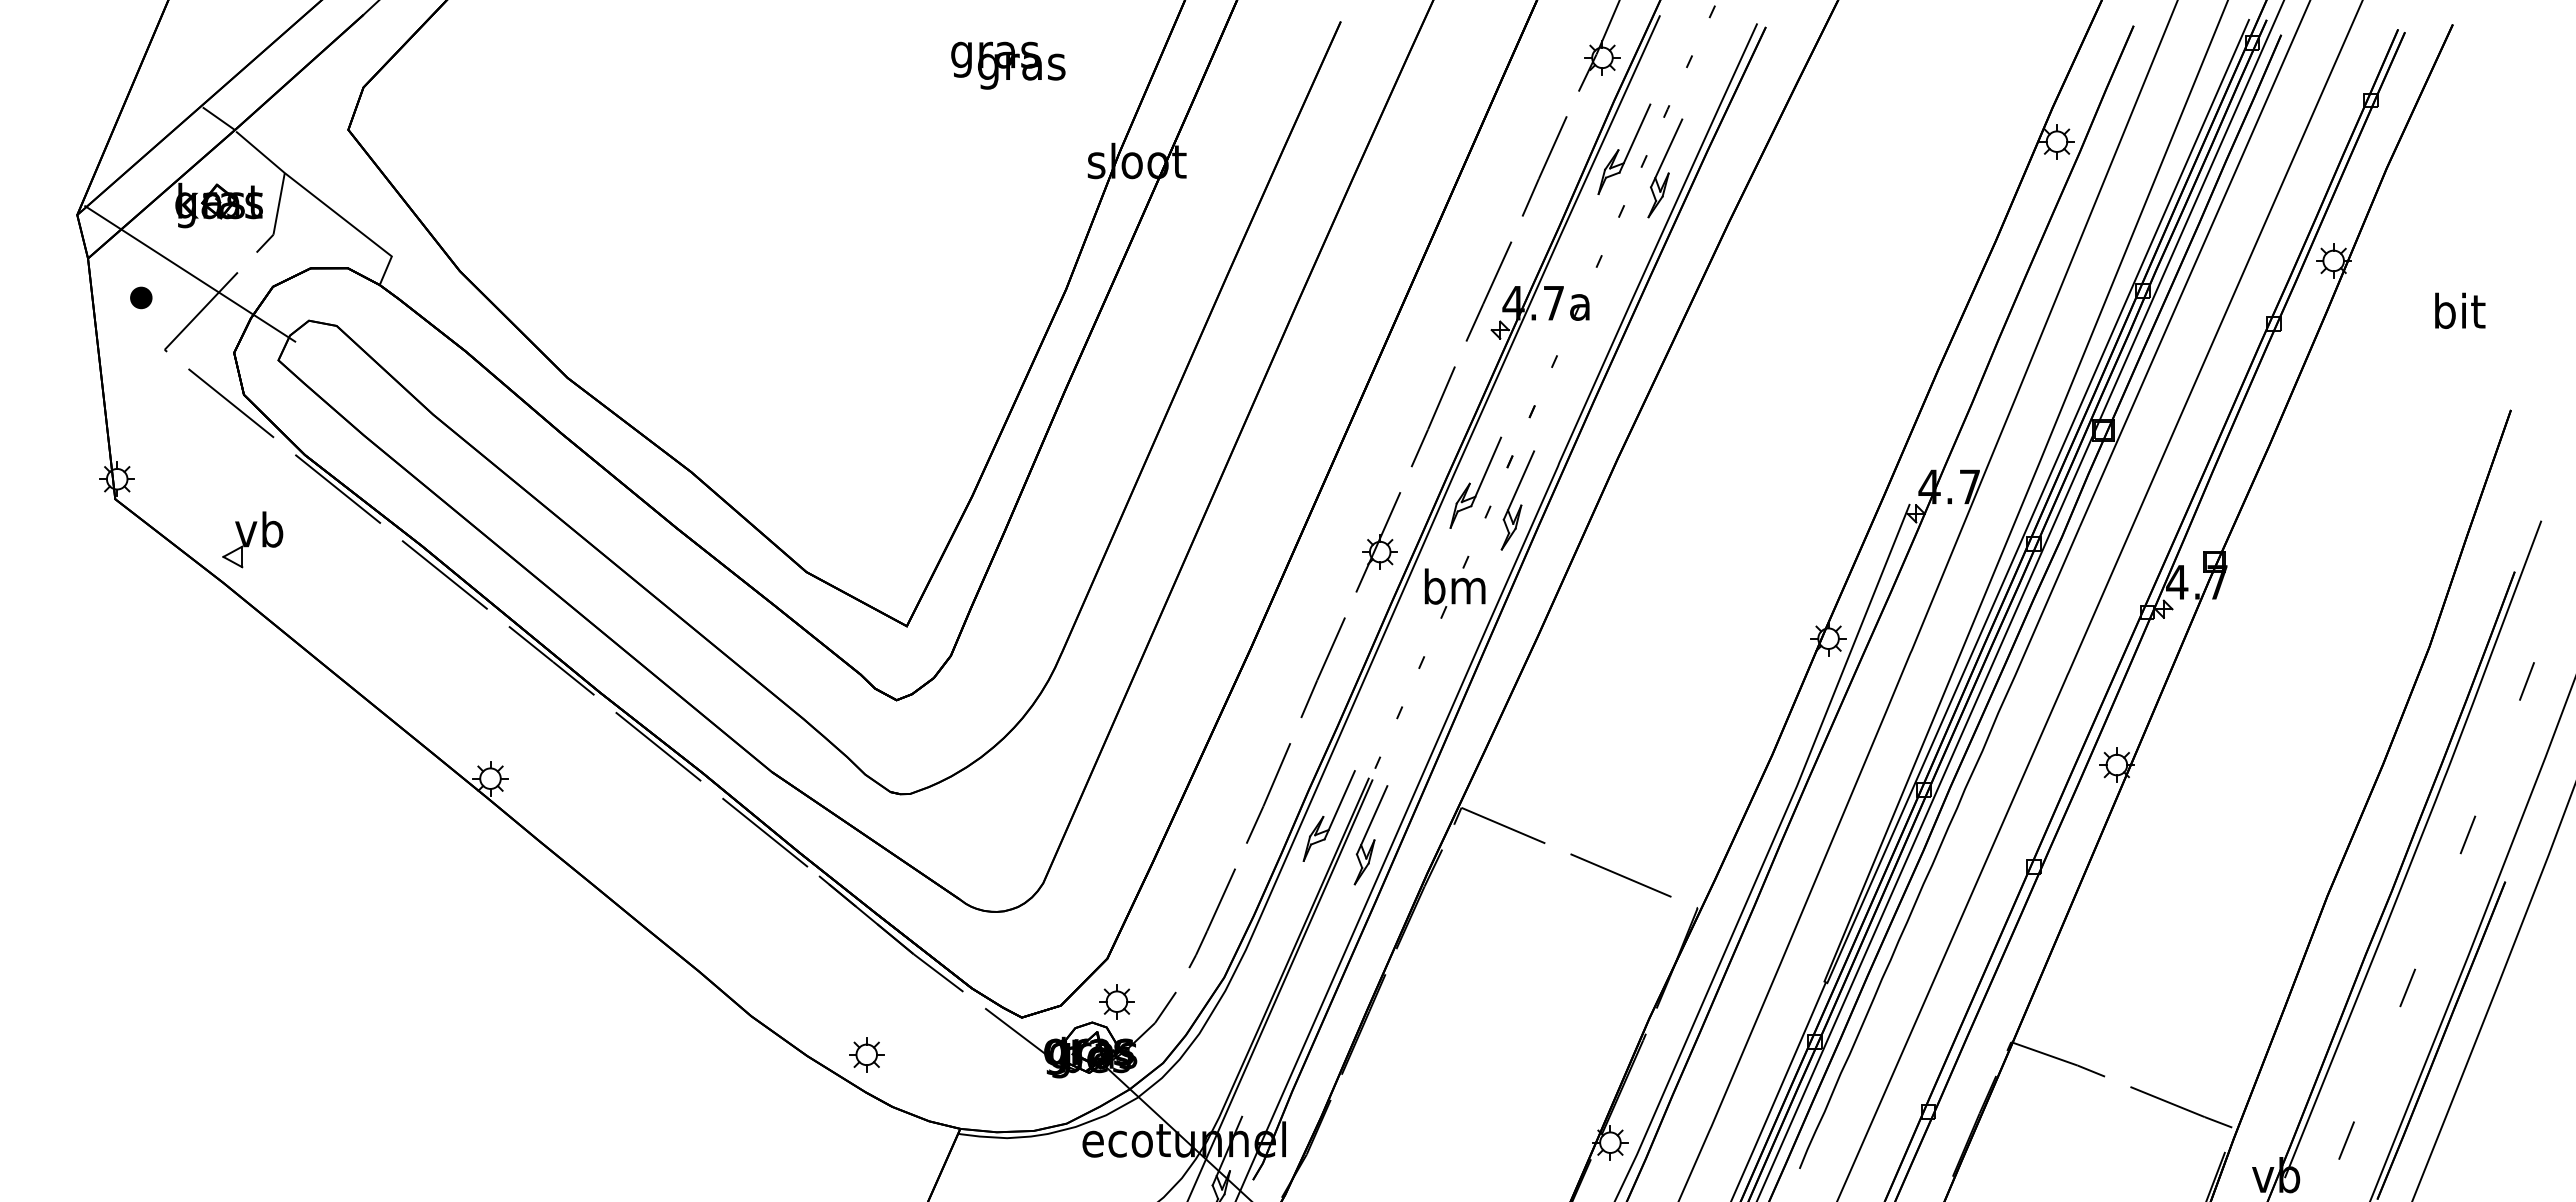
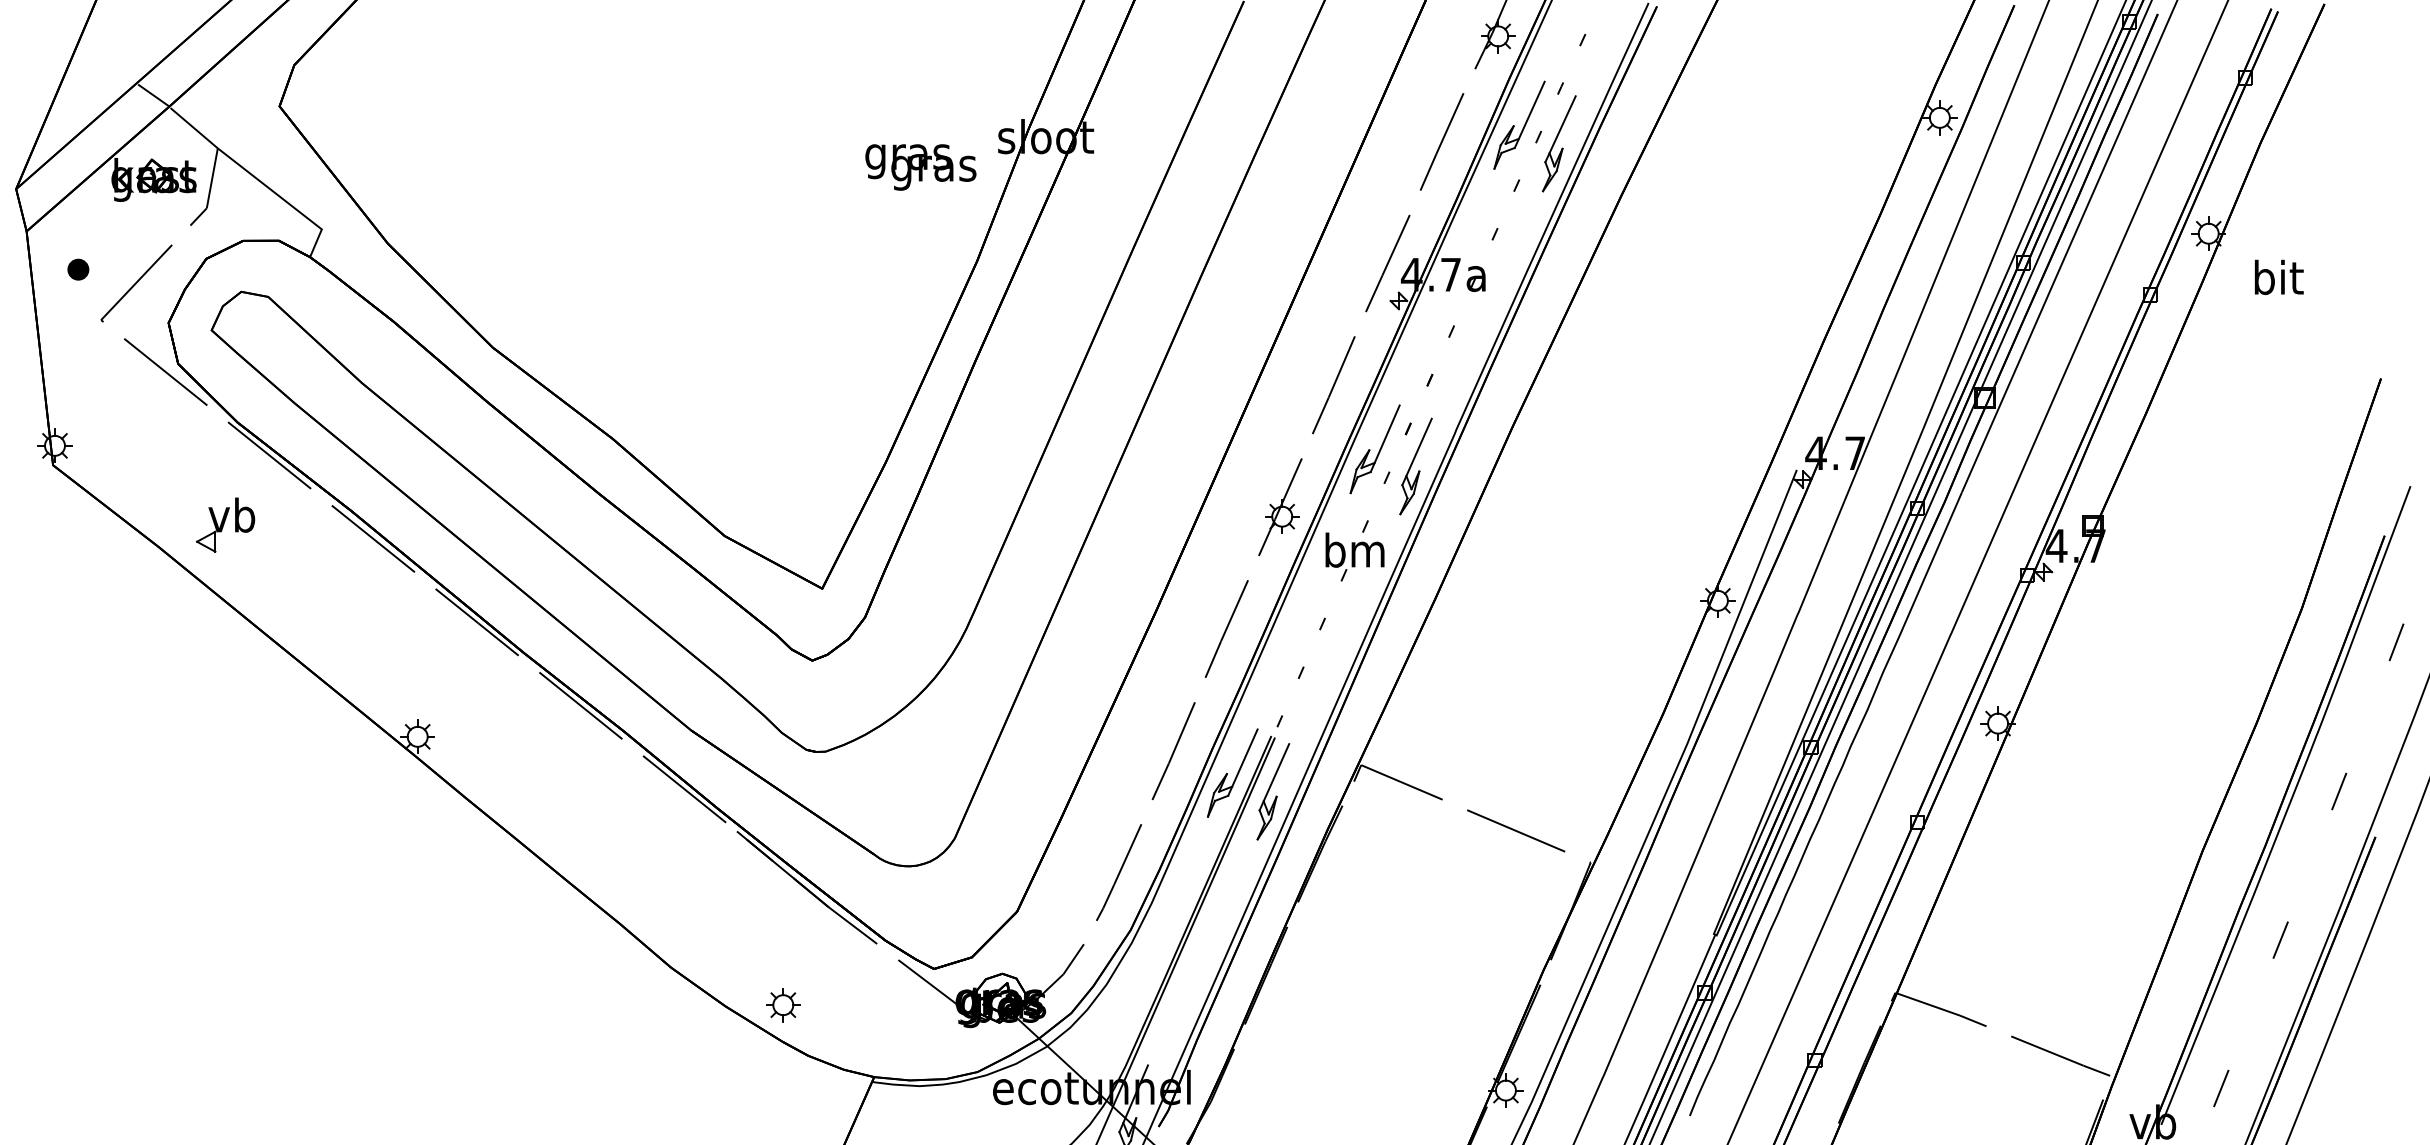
text: (1008, 65) -> (921, 167), moved
line: (190, 273) -> (126, 245), removed
text: (2460, 310) -> (2279, 277), moved
part: (252, 539) -> (225, 524), moved
part: (1116, 1001) -> (1025, 953), removed

